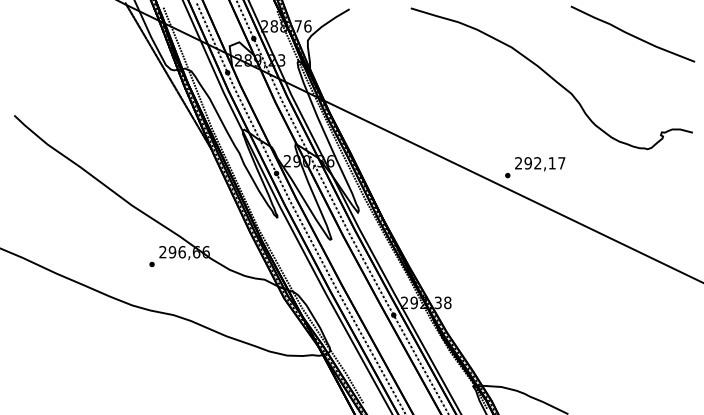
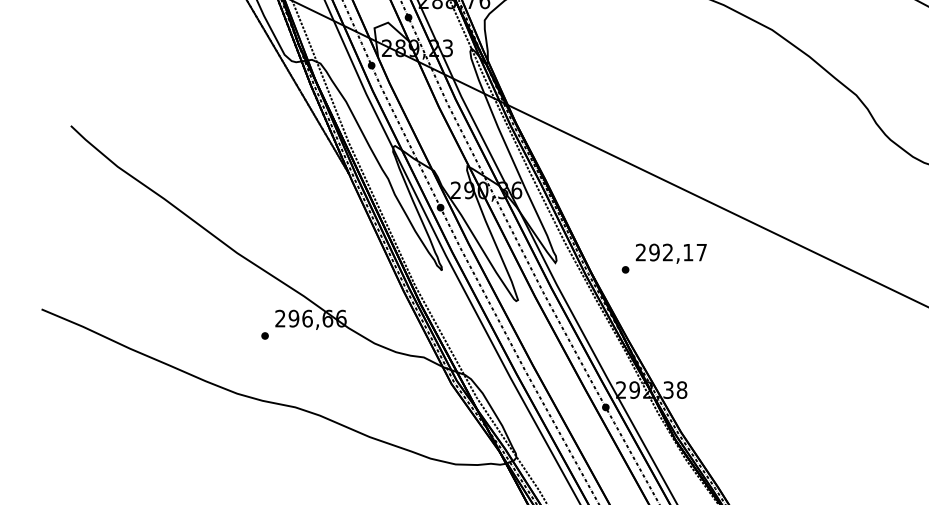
text: (535, 167) -> (664, 258), moved

